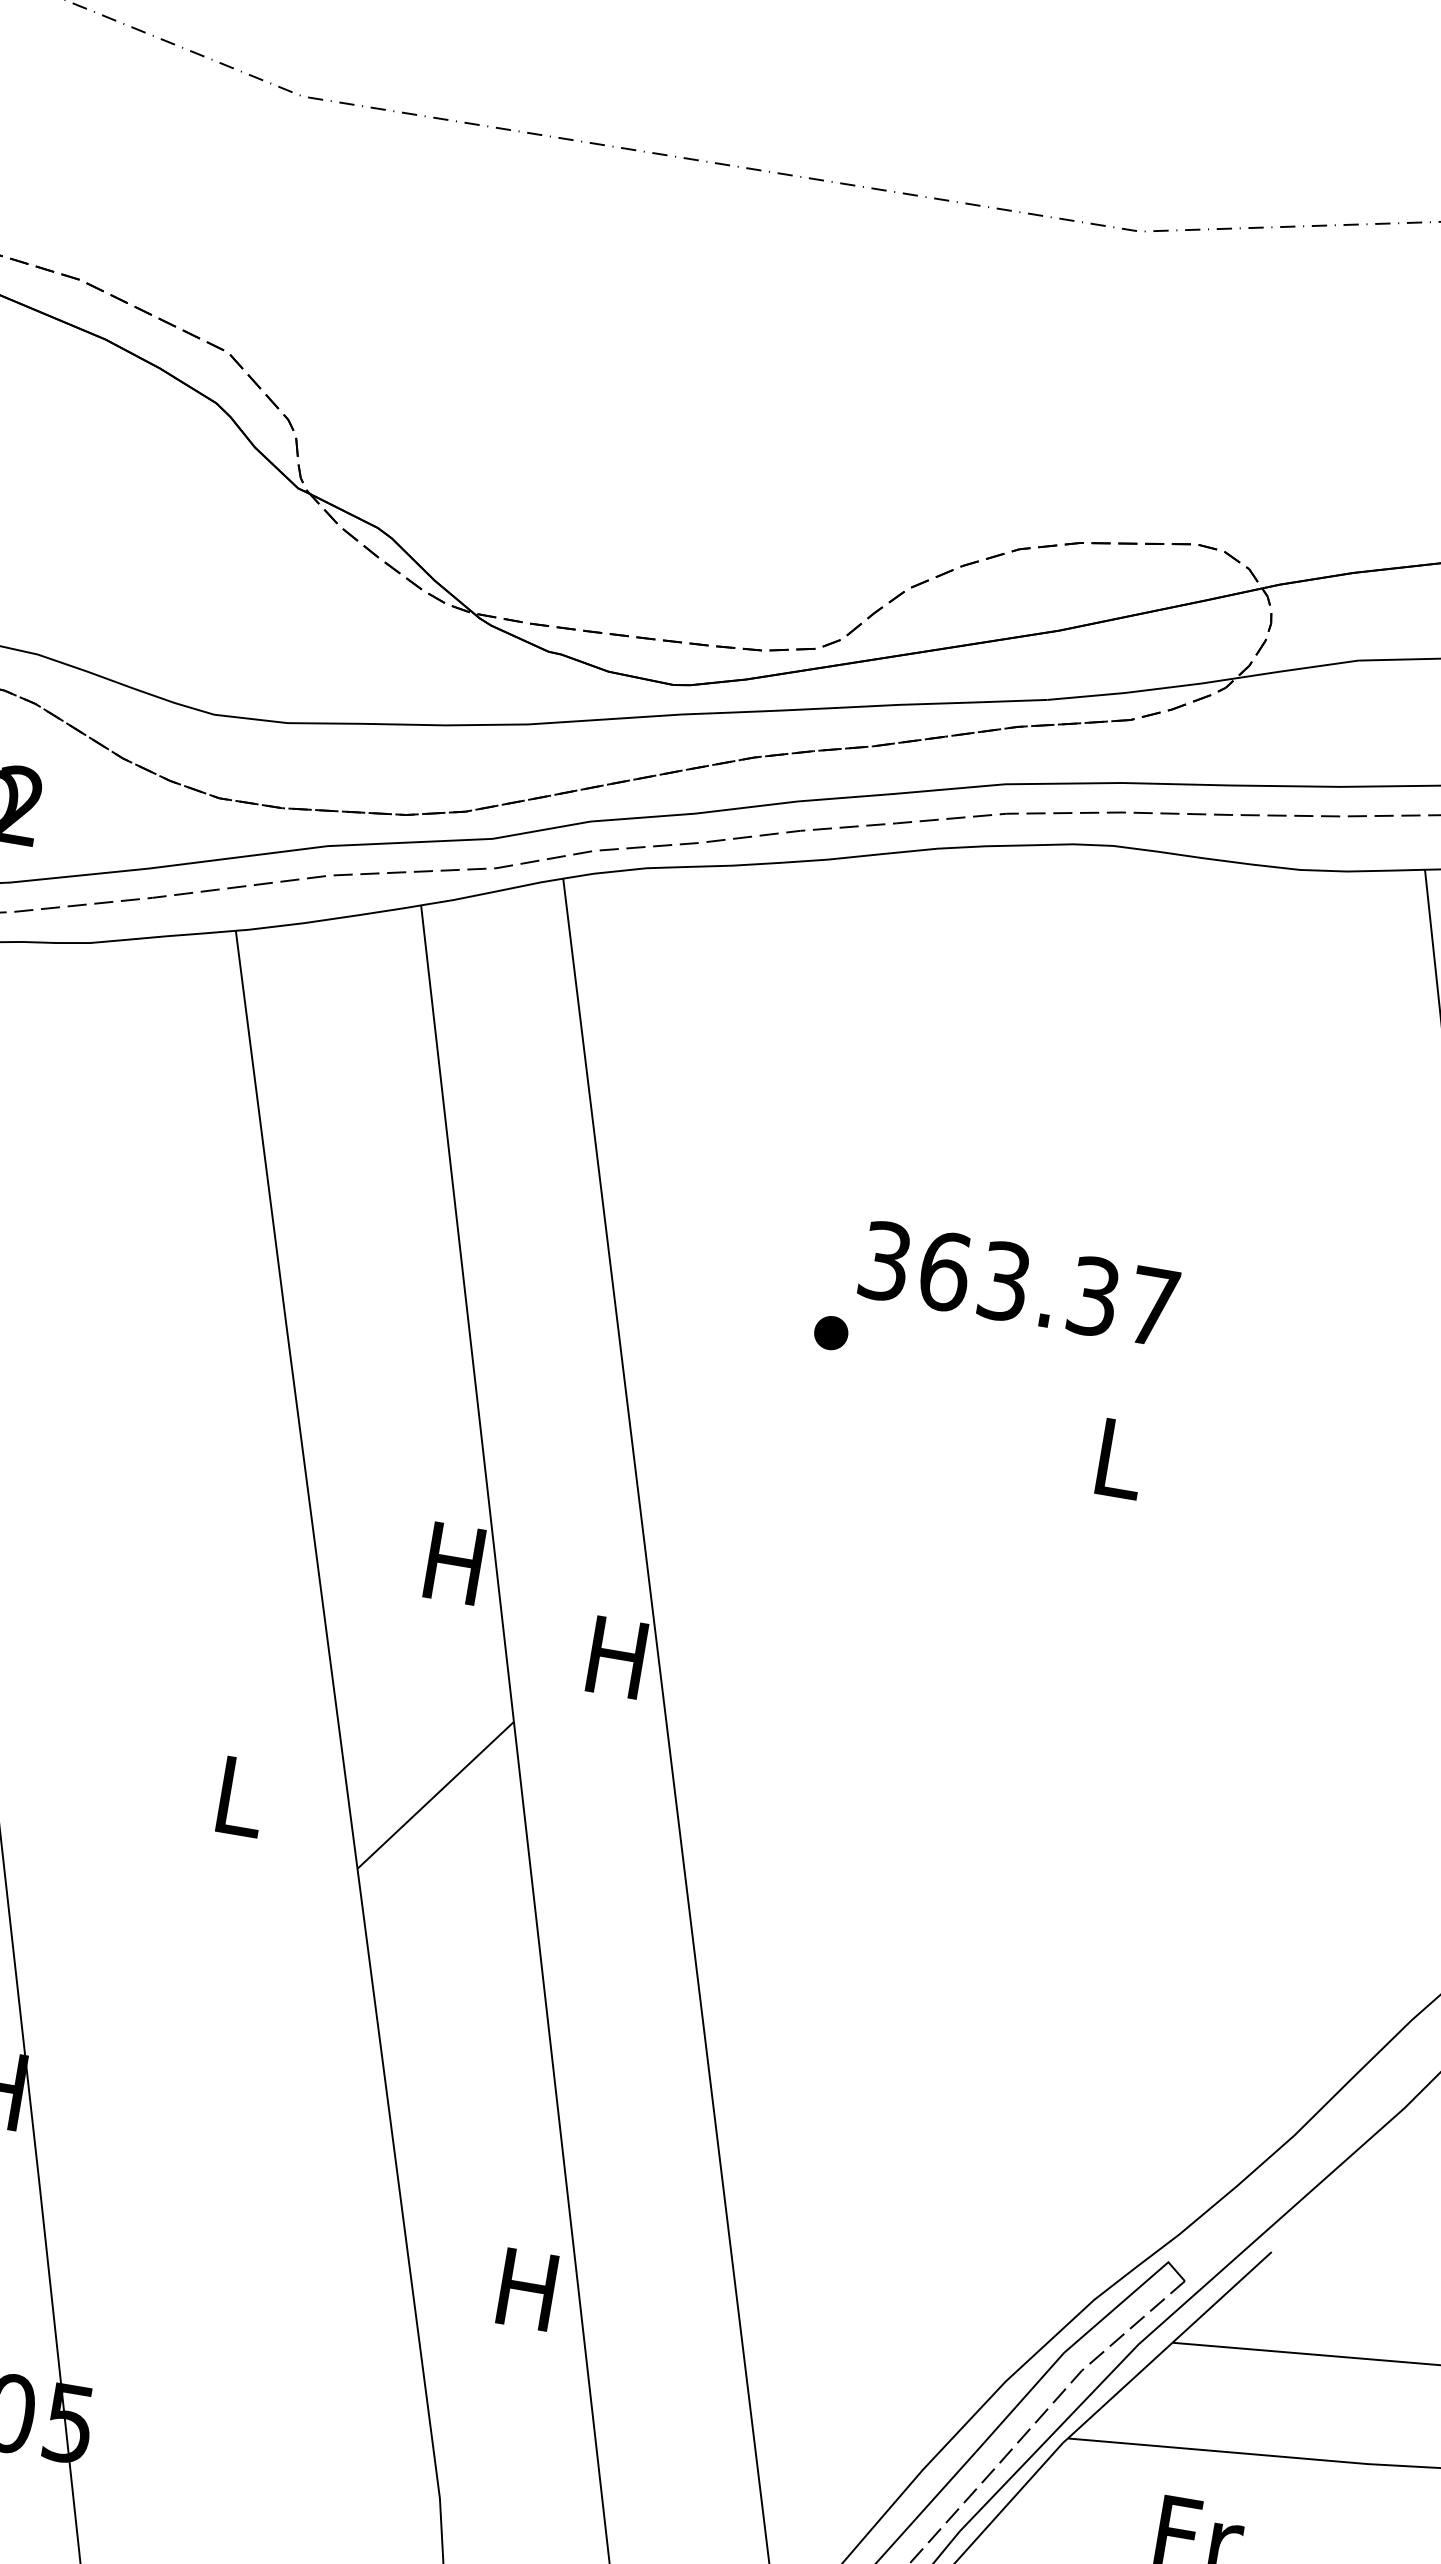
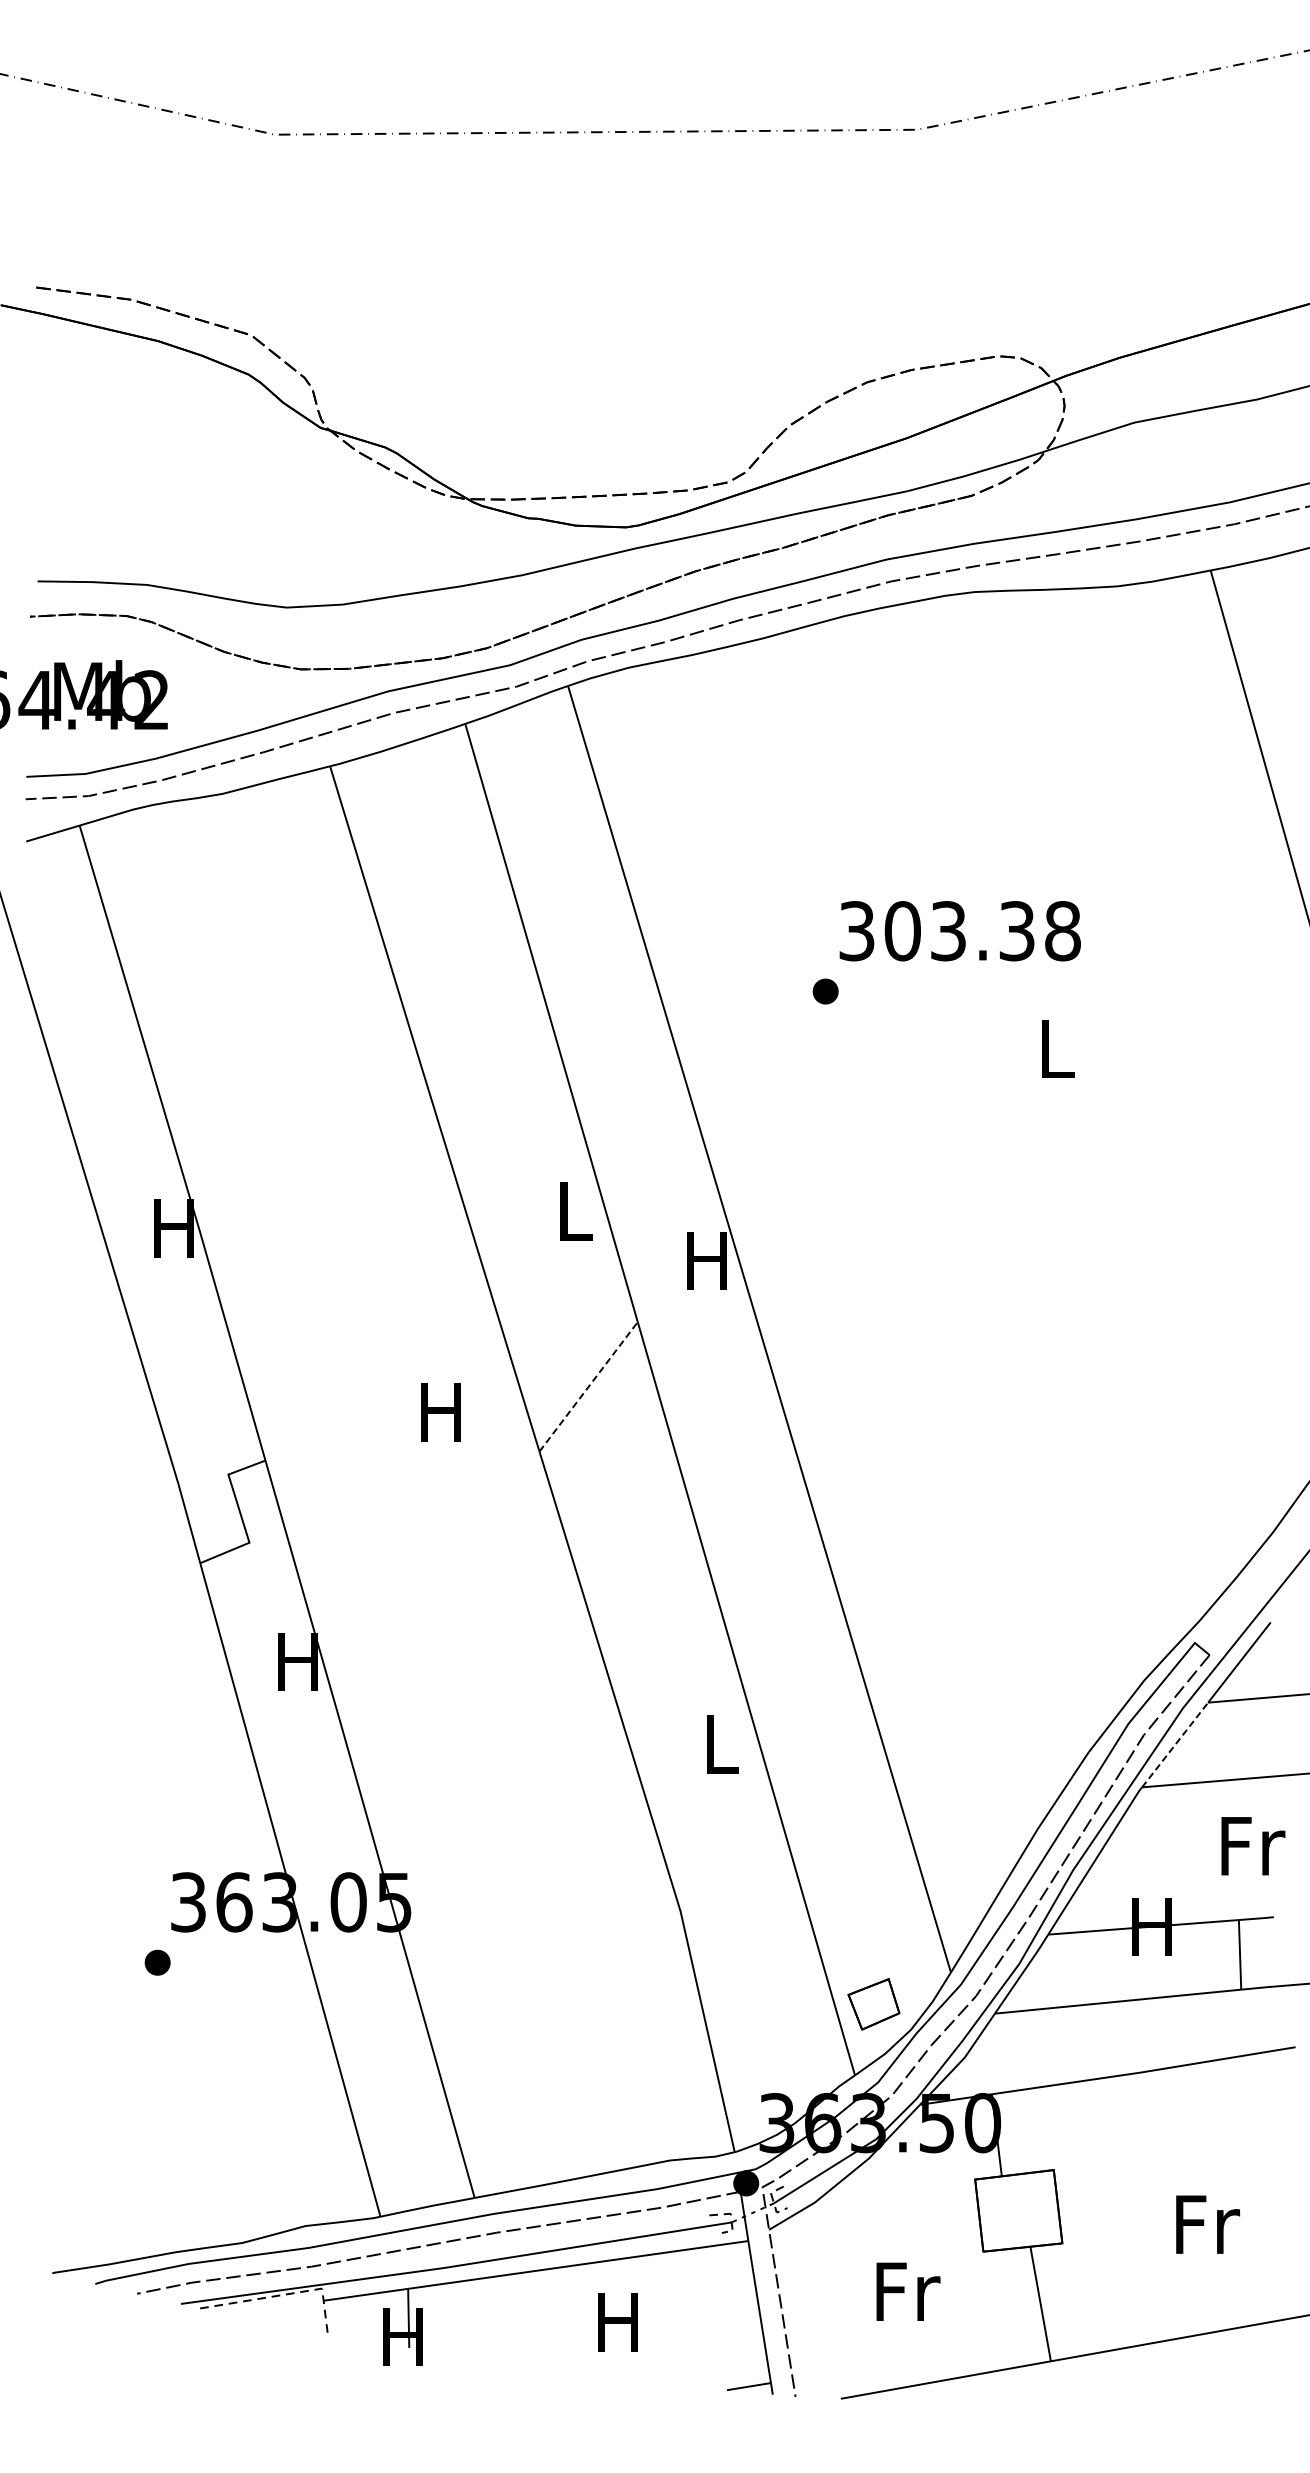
text: (1048, 1289) -> (982, 931), 363.37 -> 303.38
text: (453, 1563) -> (572, 1211), H -> L
line: (435, 1794) -> (588, 1386), solid -> dashed
text: (237, 1796) -> (440, 1412), L -> H
text: (527, 2289) -> (719, 1744), H -> L
line: (1120, 2391) -> (1175, 1745), solid -> dashed

